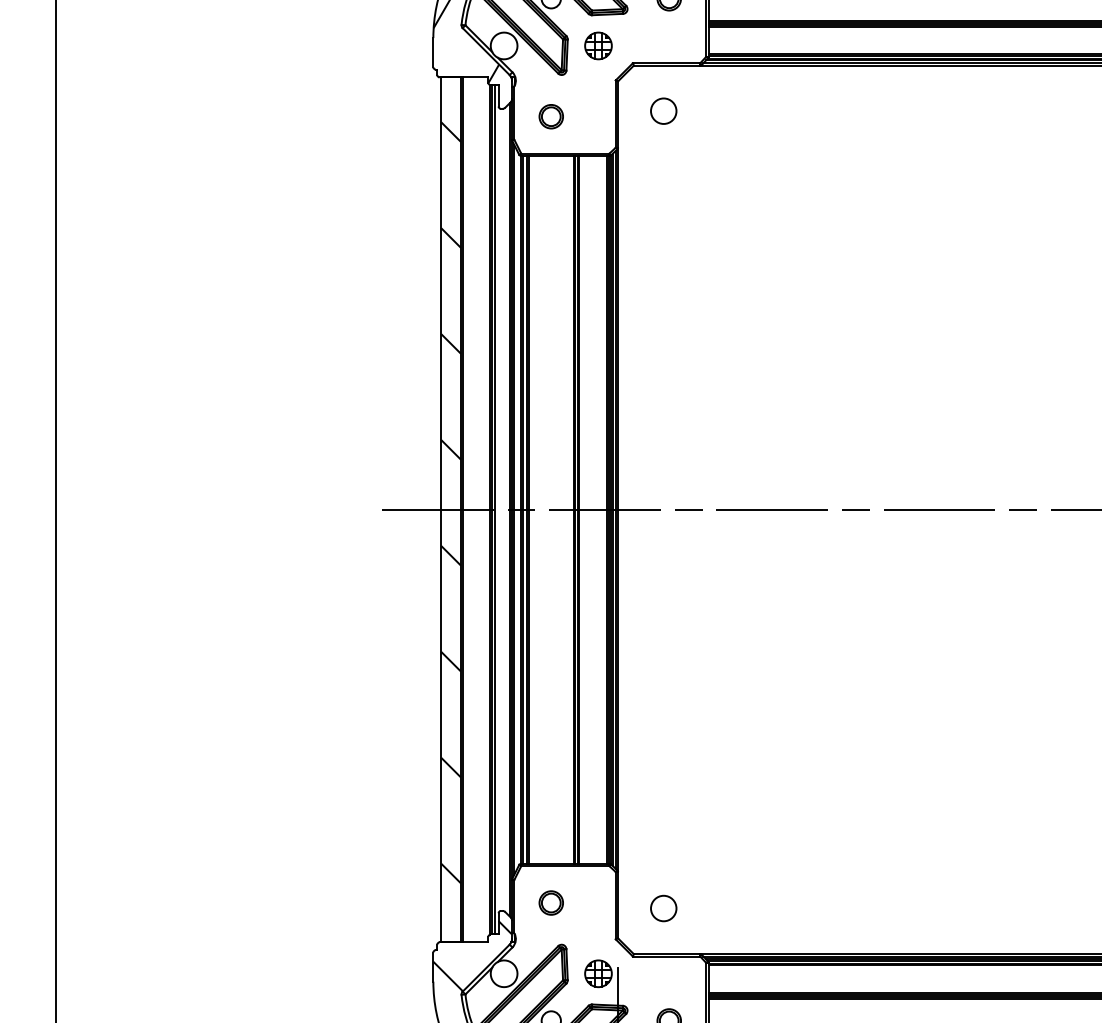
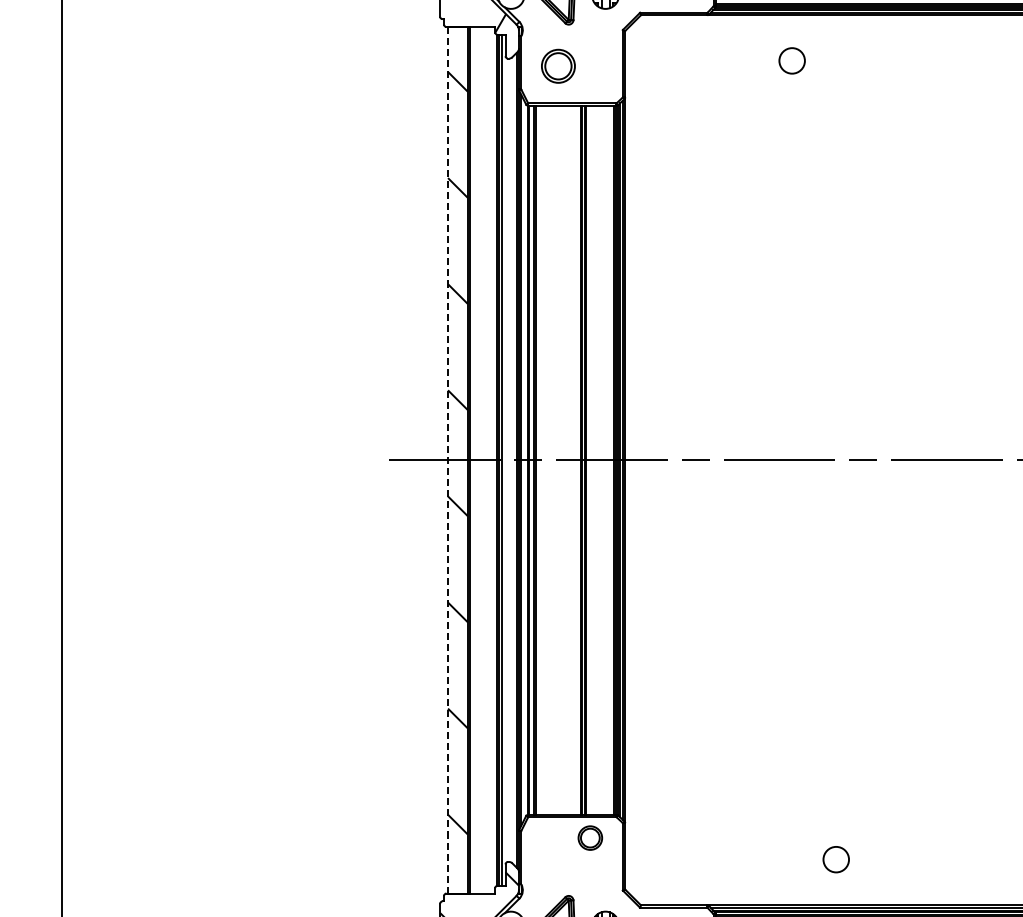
circle: (663, 110) -> (791, 60), moved
part: (550, 116) -> (557, 66), size x1.4
line: (441, 510) -> (448, 460), solid -> dashed
part: (550, 902) -> (589, 837), moved
circle: (663, 908) -> (836, 859), moved

